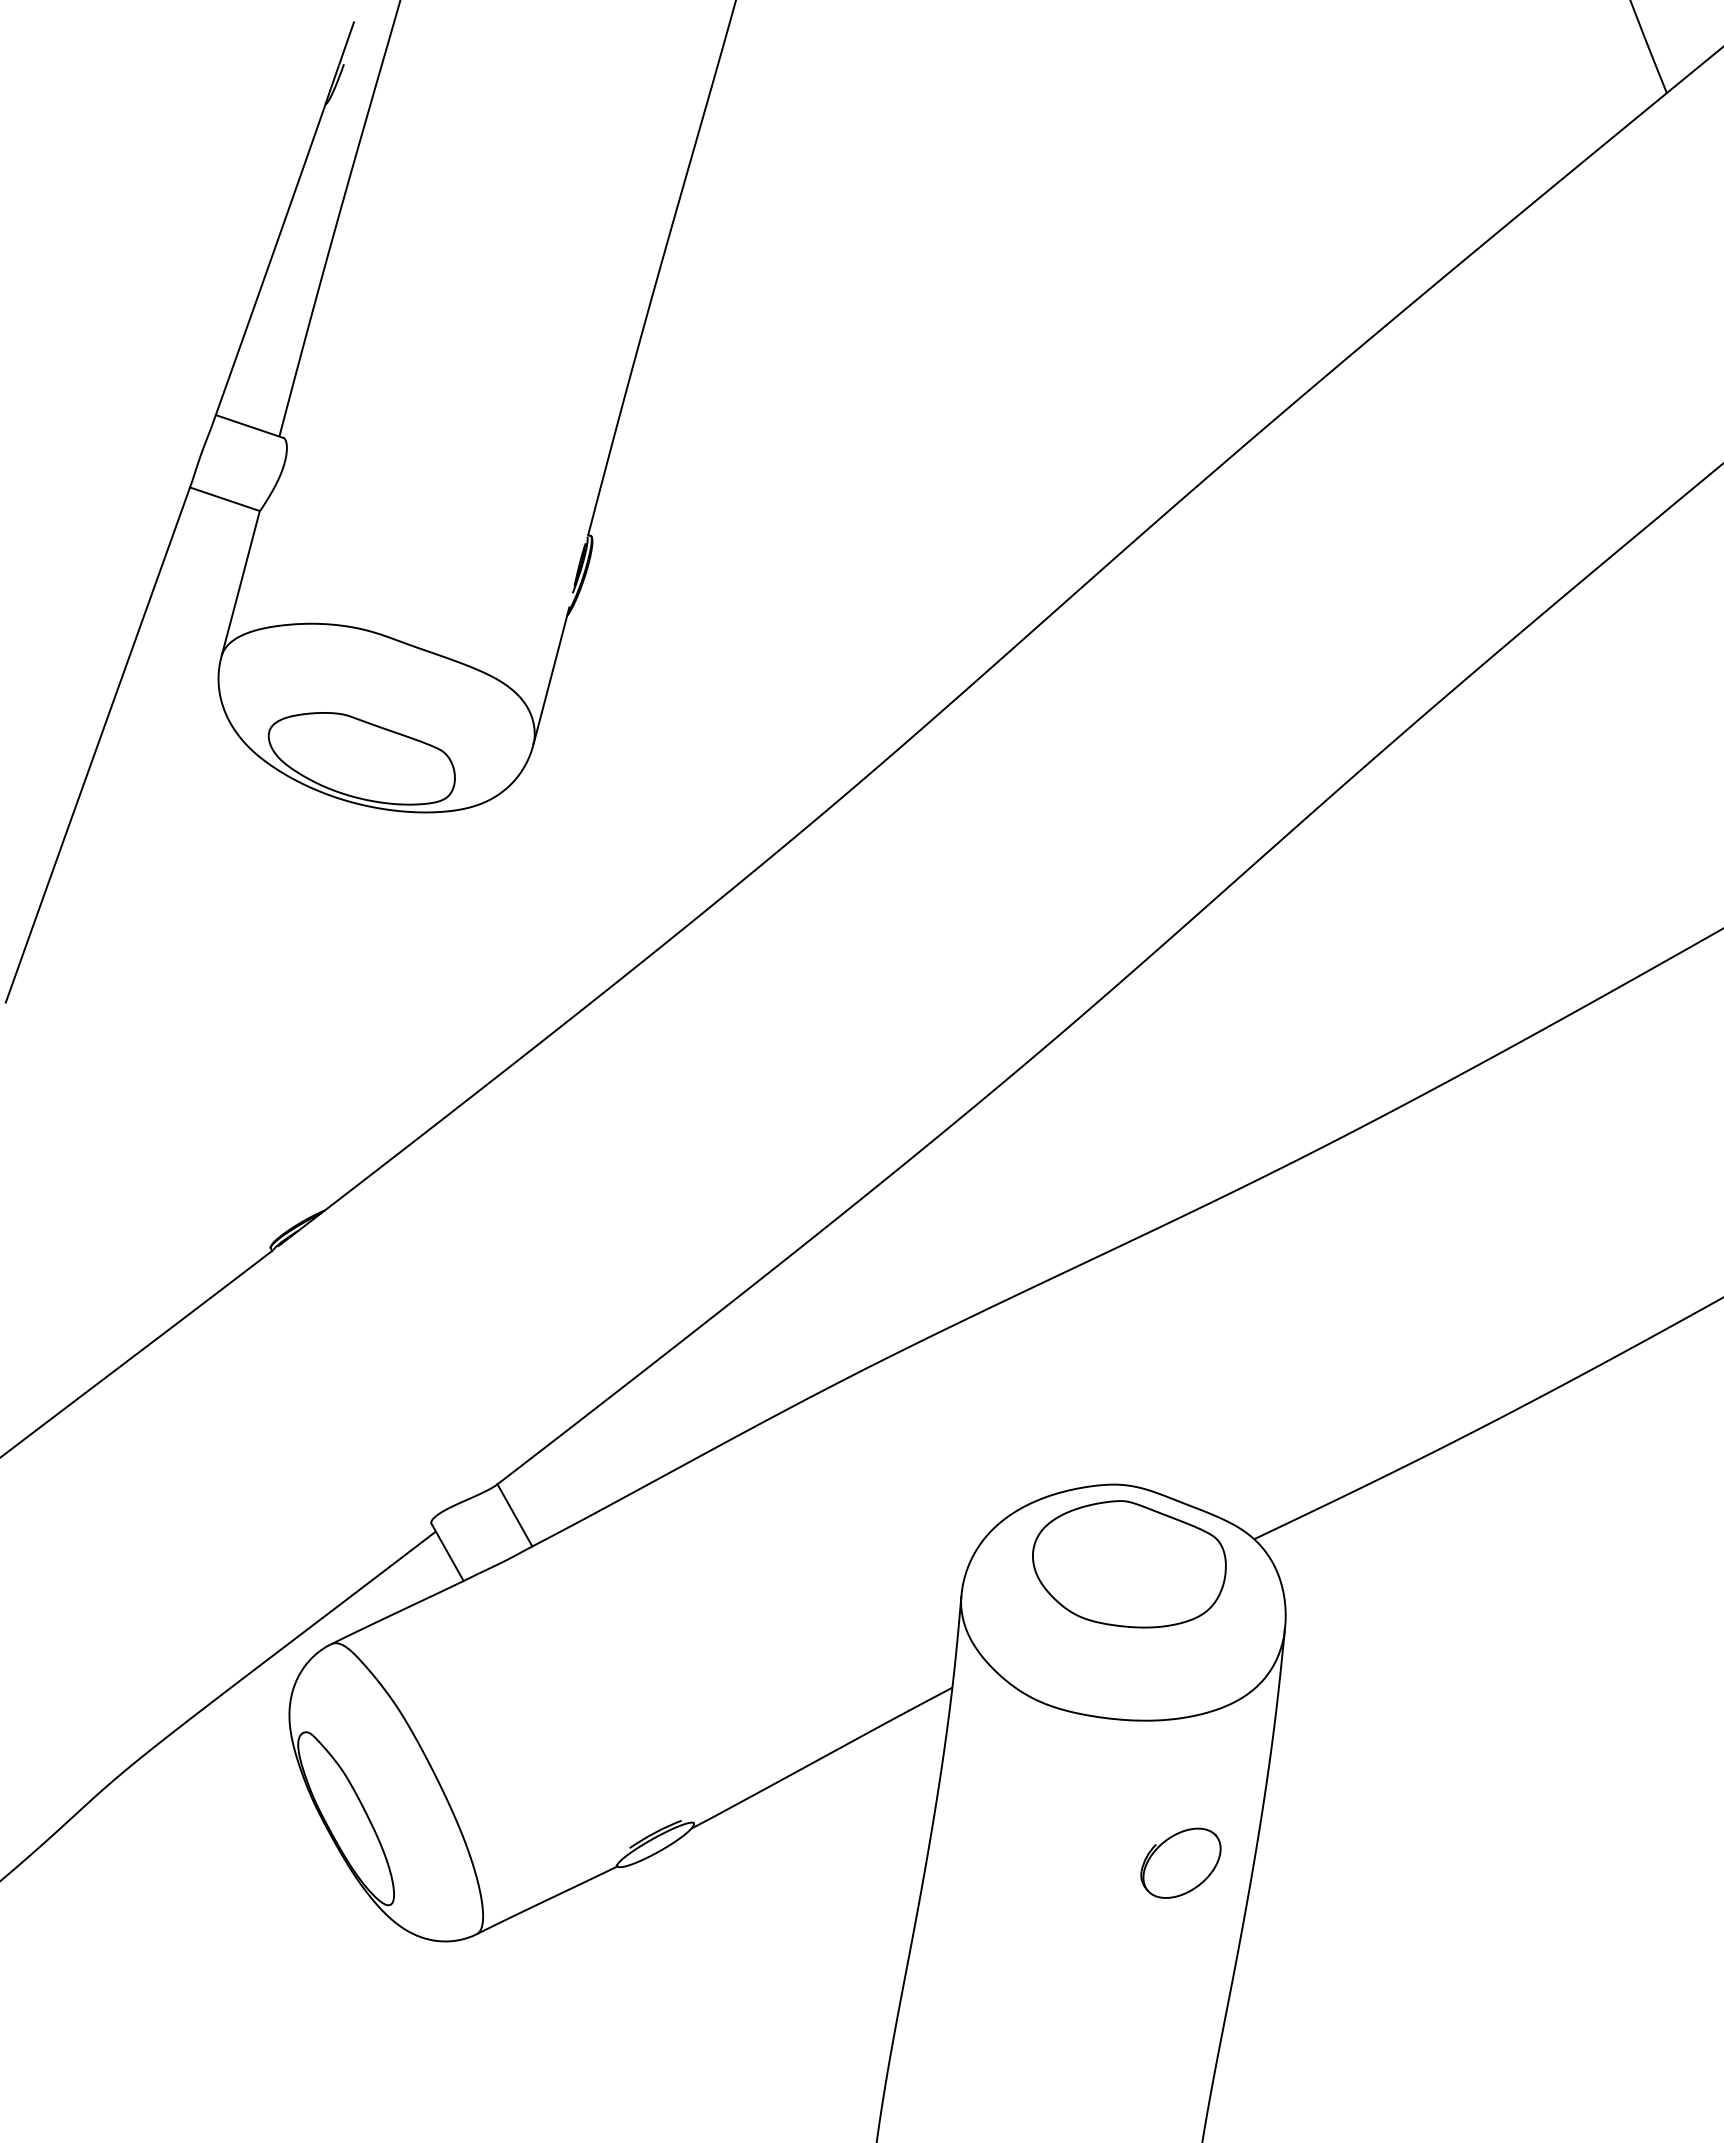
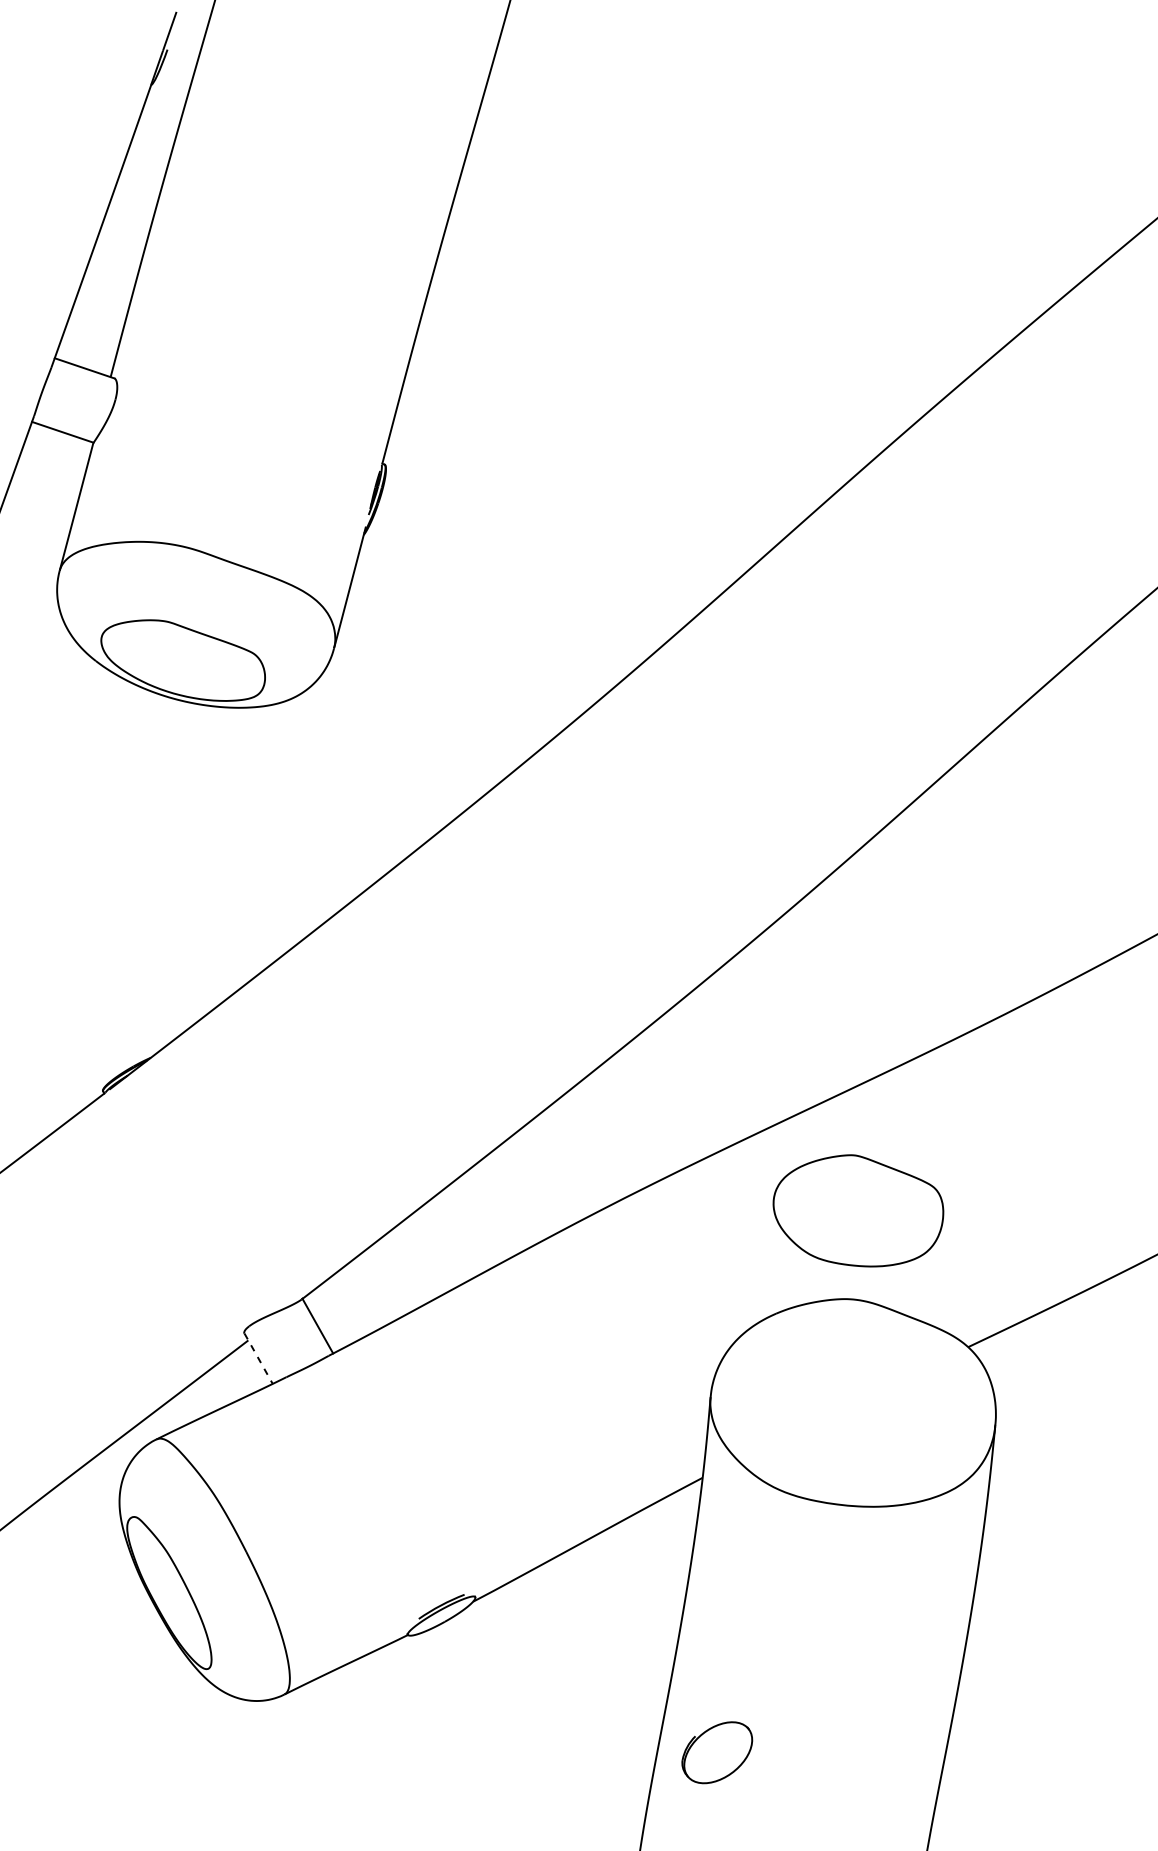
line: (447, 1552) -> (258, 1358), solid -> dashed
part: (1129, 1564) -> (858, 1211), moved
part: (1180, 1862) -> (716, 1752), moved

